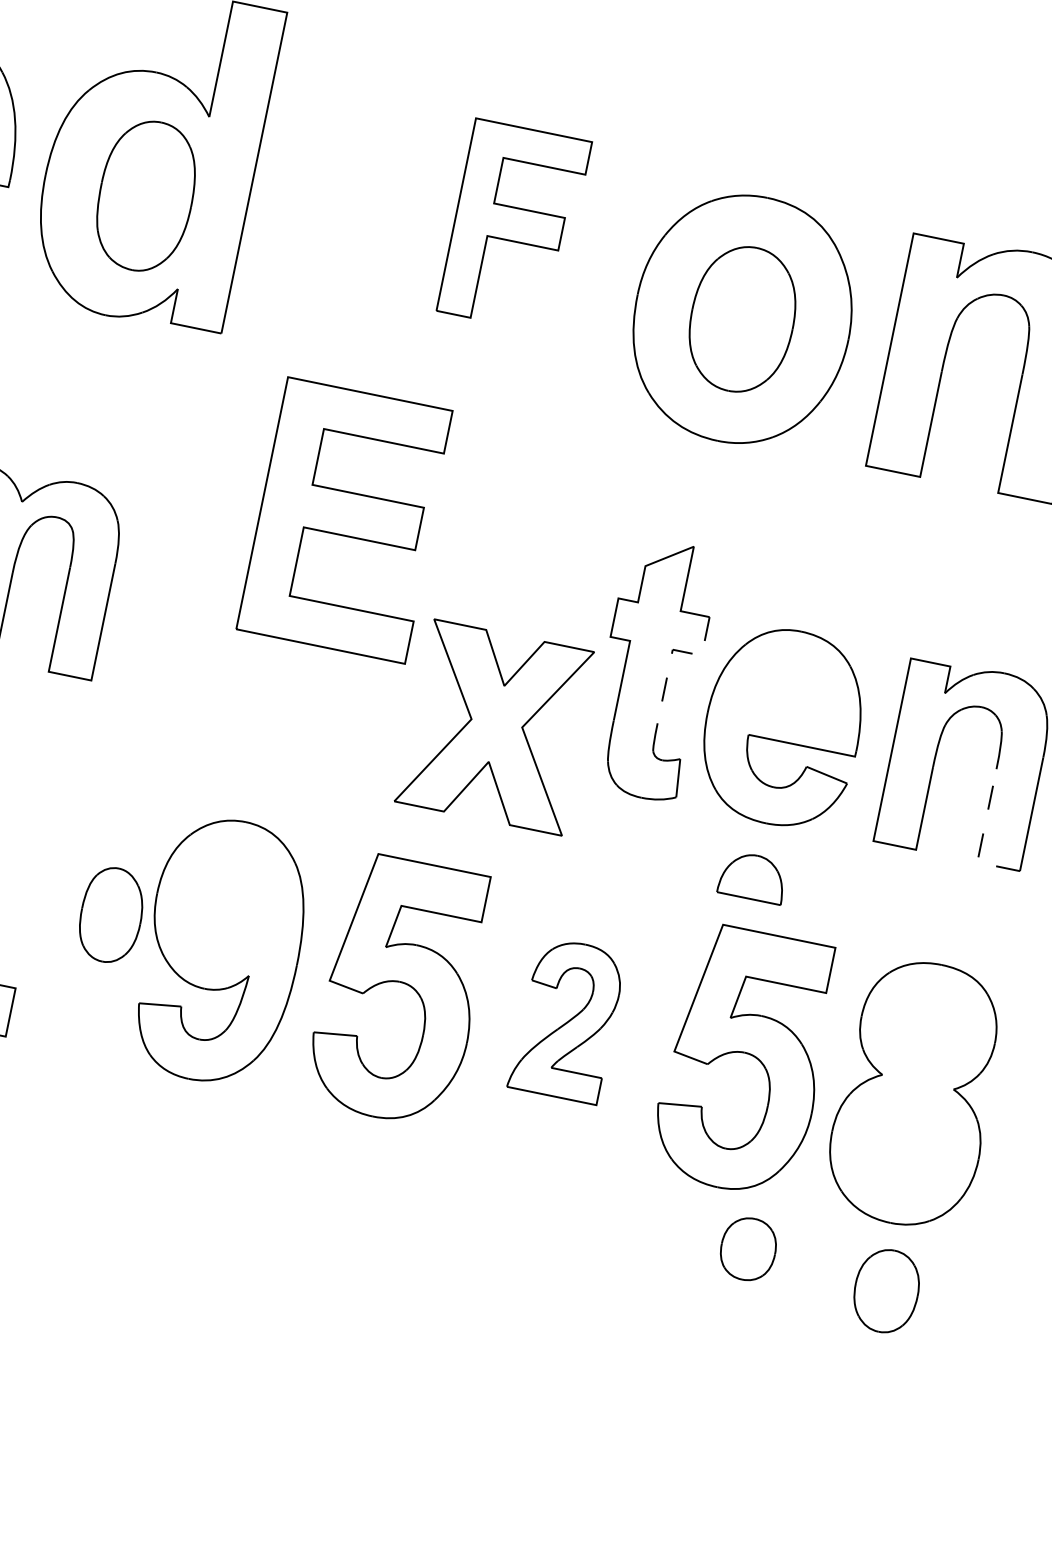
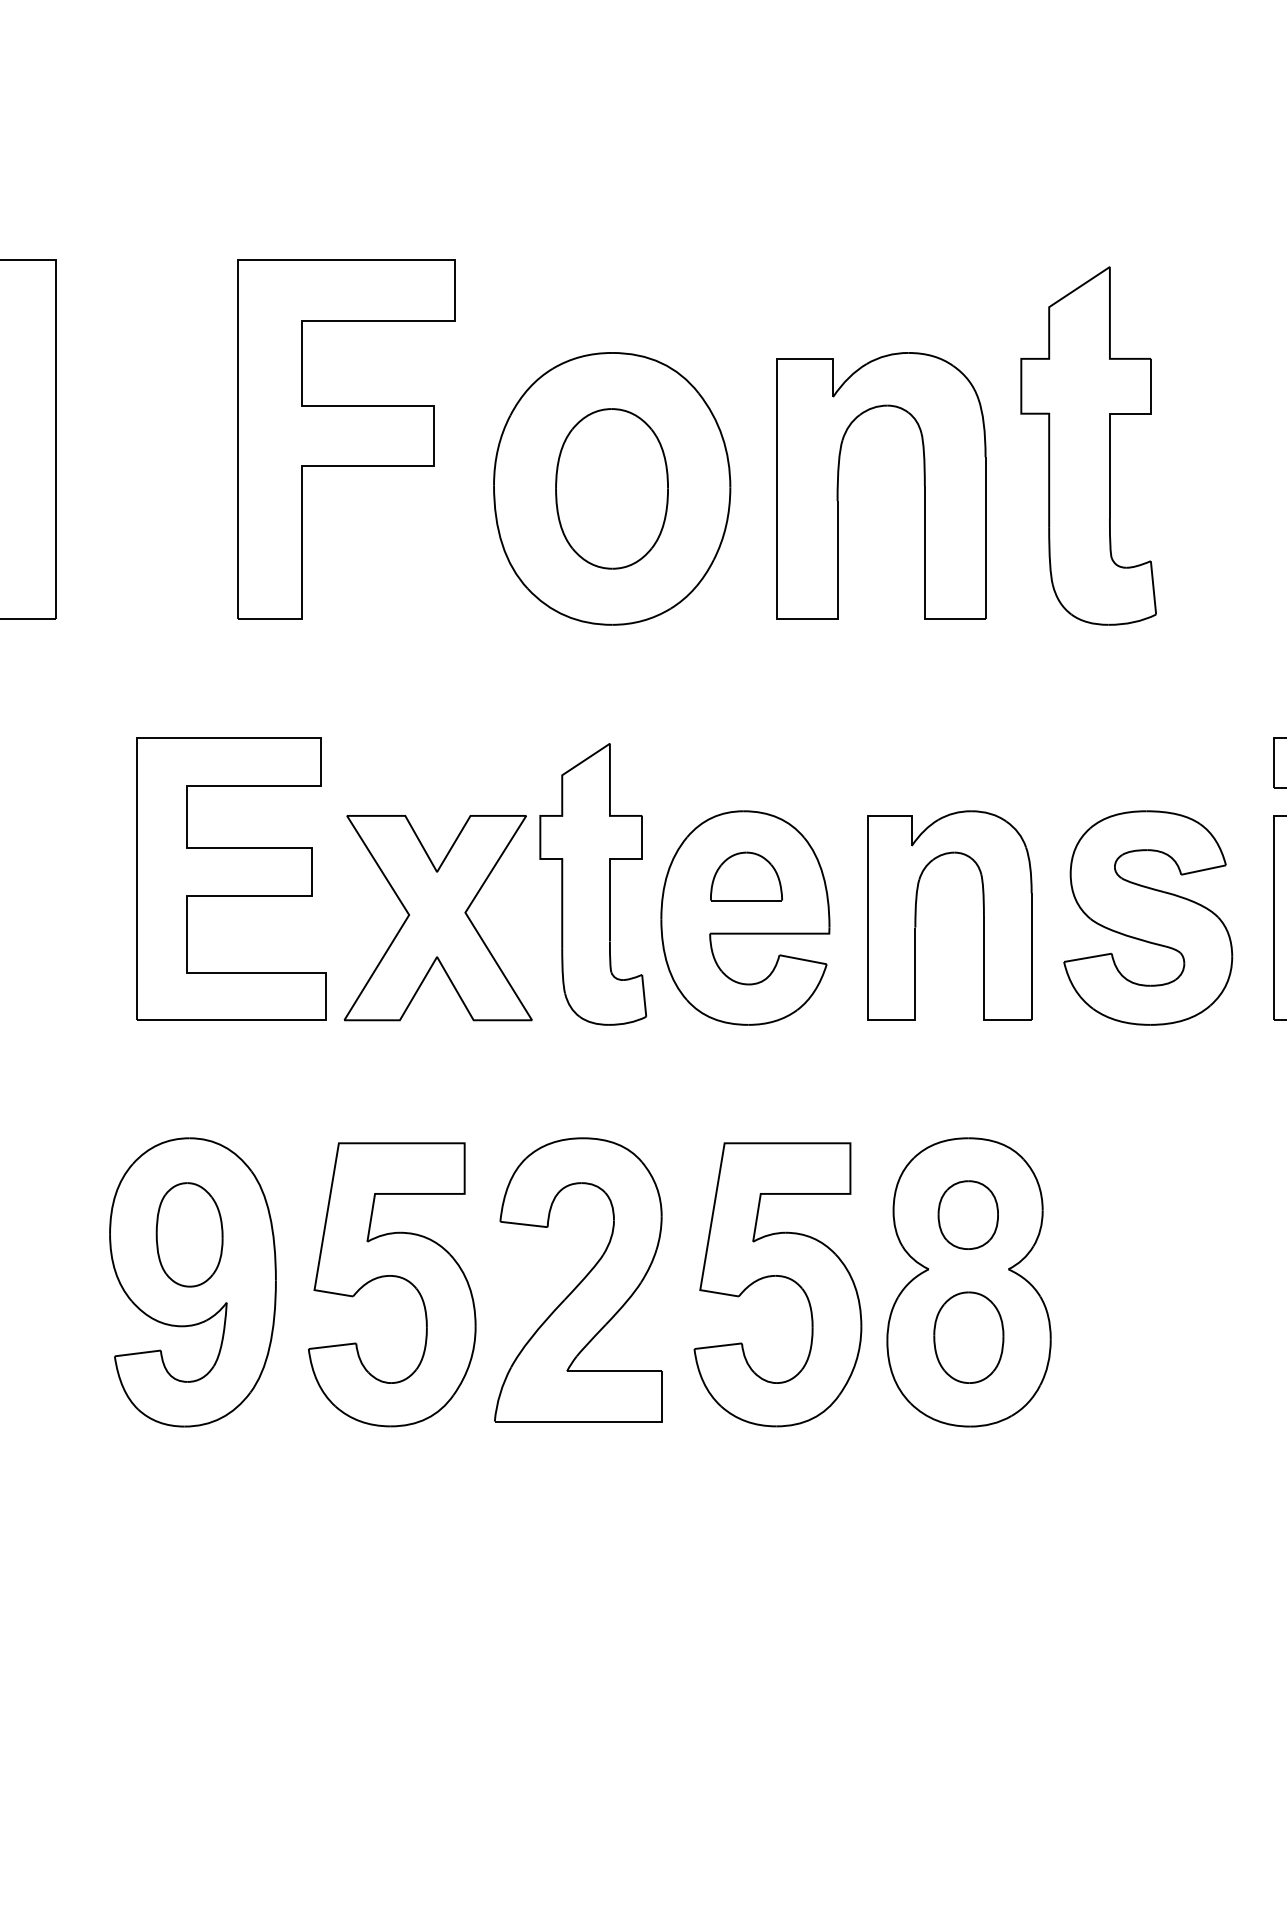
part: (514, 226) -> (346, 439), size x1.67
part: (346, 519) -> (231, 878), moved
line: (672, 650) -> (609, 860), dashed -> solid
part: (496, 727) -> (437, 918), moved
line: (982, 837) -> (983, 992), dashed -> solid
part: (753, 877) -> (746, 876), moved
part: (111, 914) -> (189, 1234), moved
part: (567, 1019) -> (578, 1279), size x1.67
part: (747, 1248) -> (967, 1214), moved
part: (886, 1290) -> (968, 1337), moved

